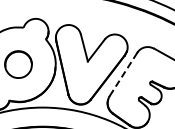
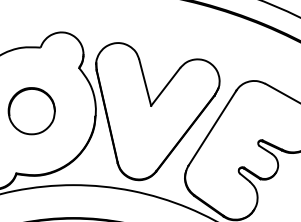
line: (123, 74) -> (212, 128), dashed -> solid

